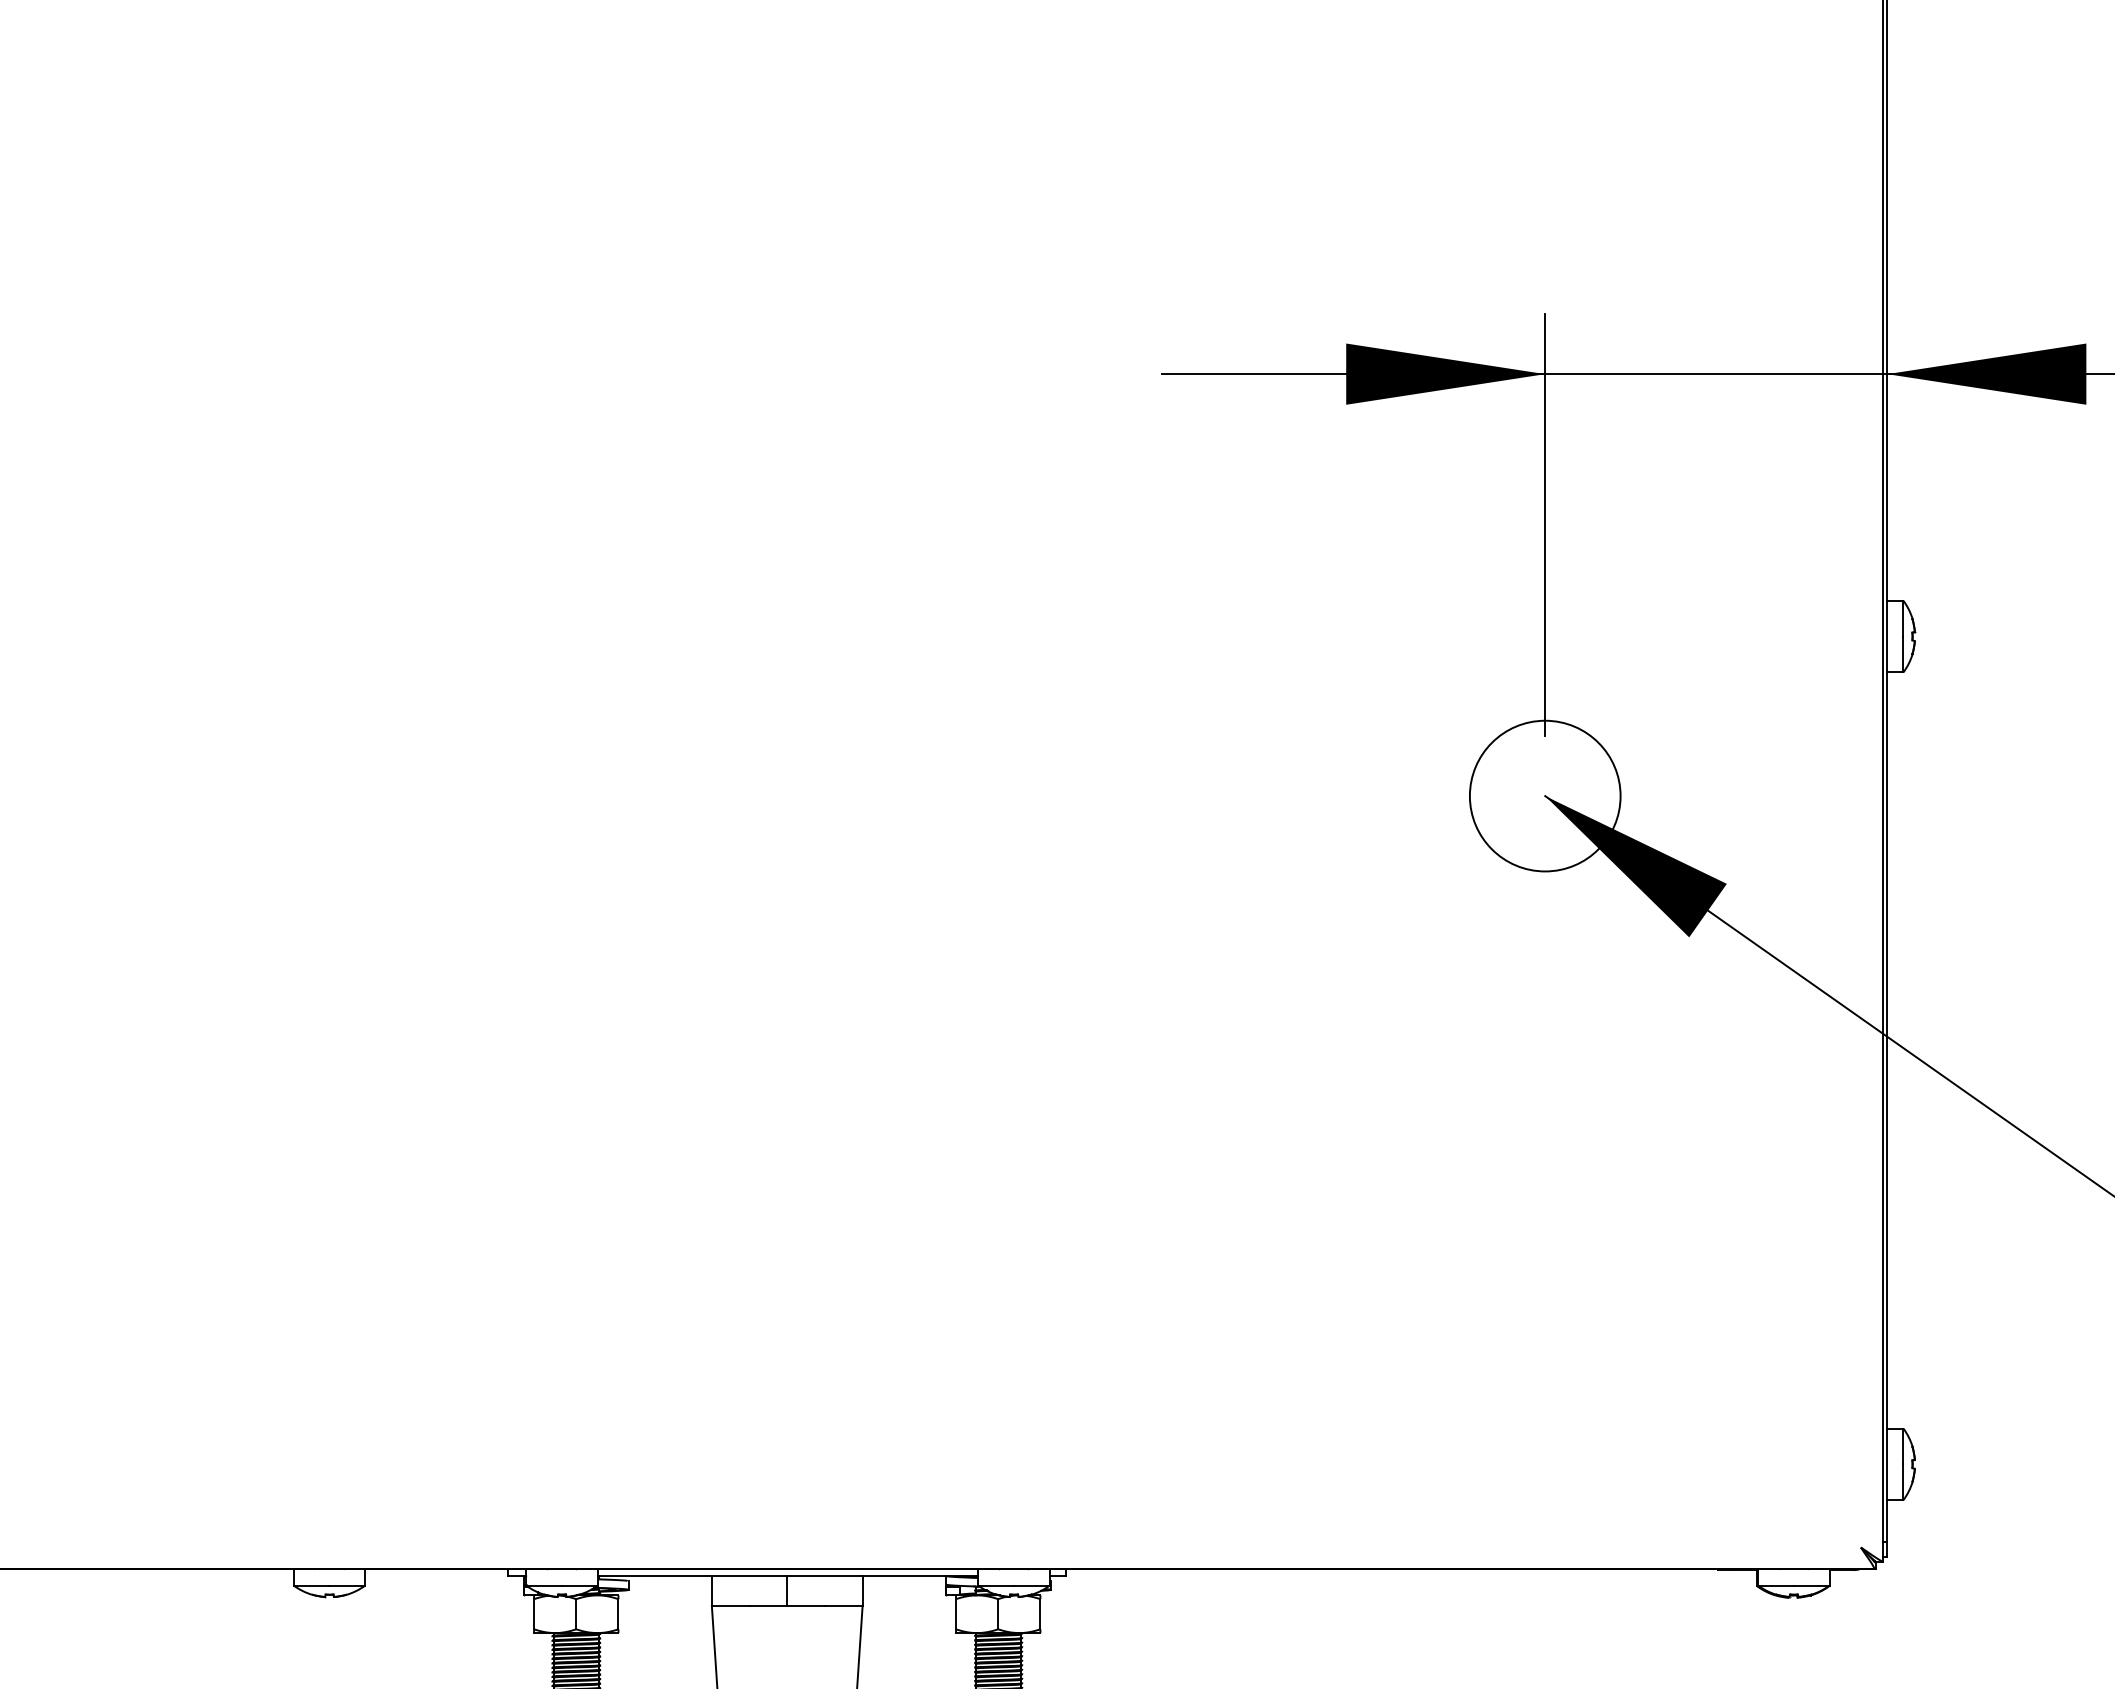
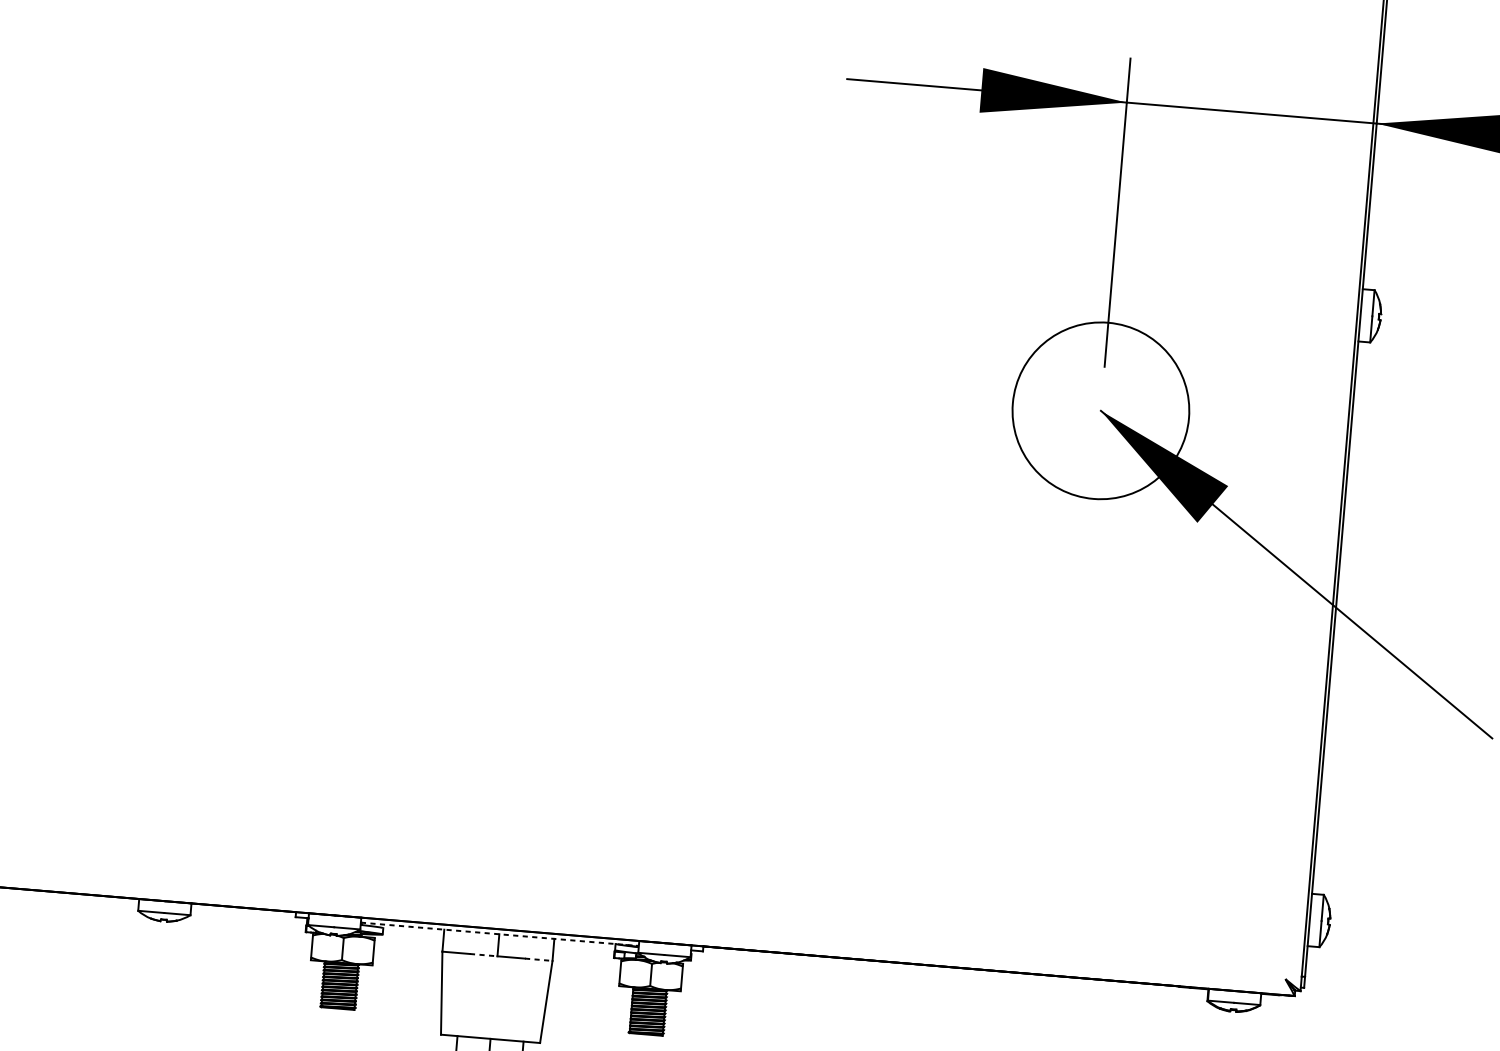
circle: (1544, 795) -> (1100, 410), size x1.6
line: (788, 1576) -> (500, 934), solid -> dashed
line: (768, 1606) -> (483, 955), solid -> dashed
line: (843, 1606) -> (538, 959), solid -> dashed

